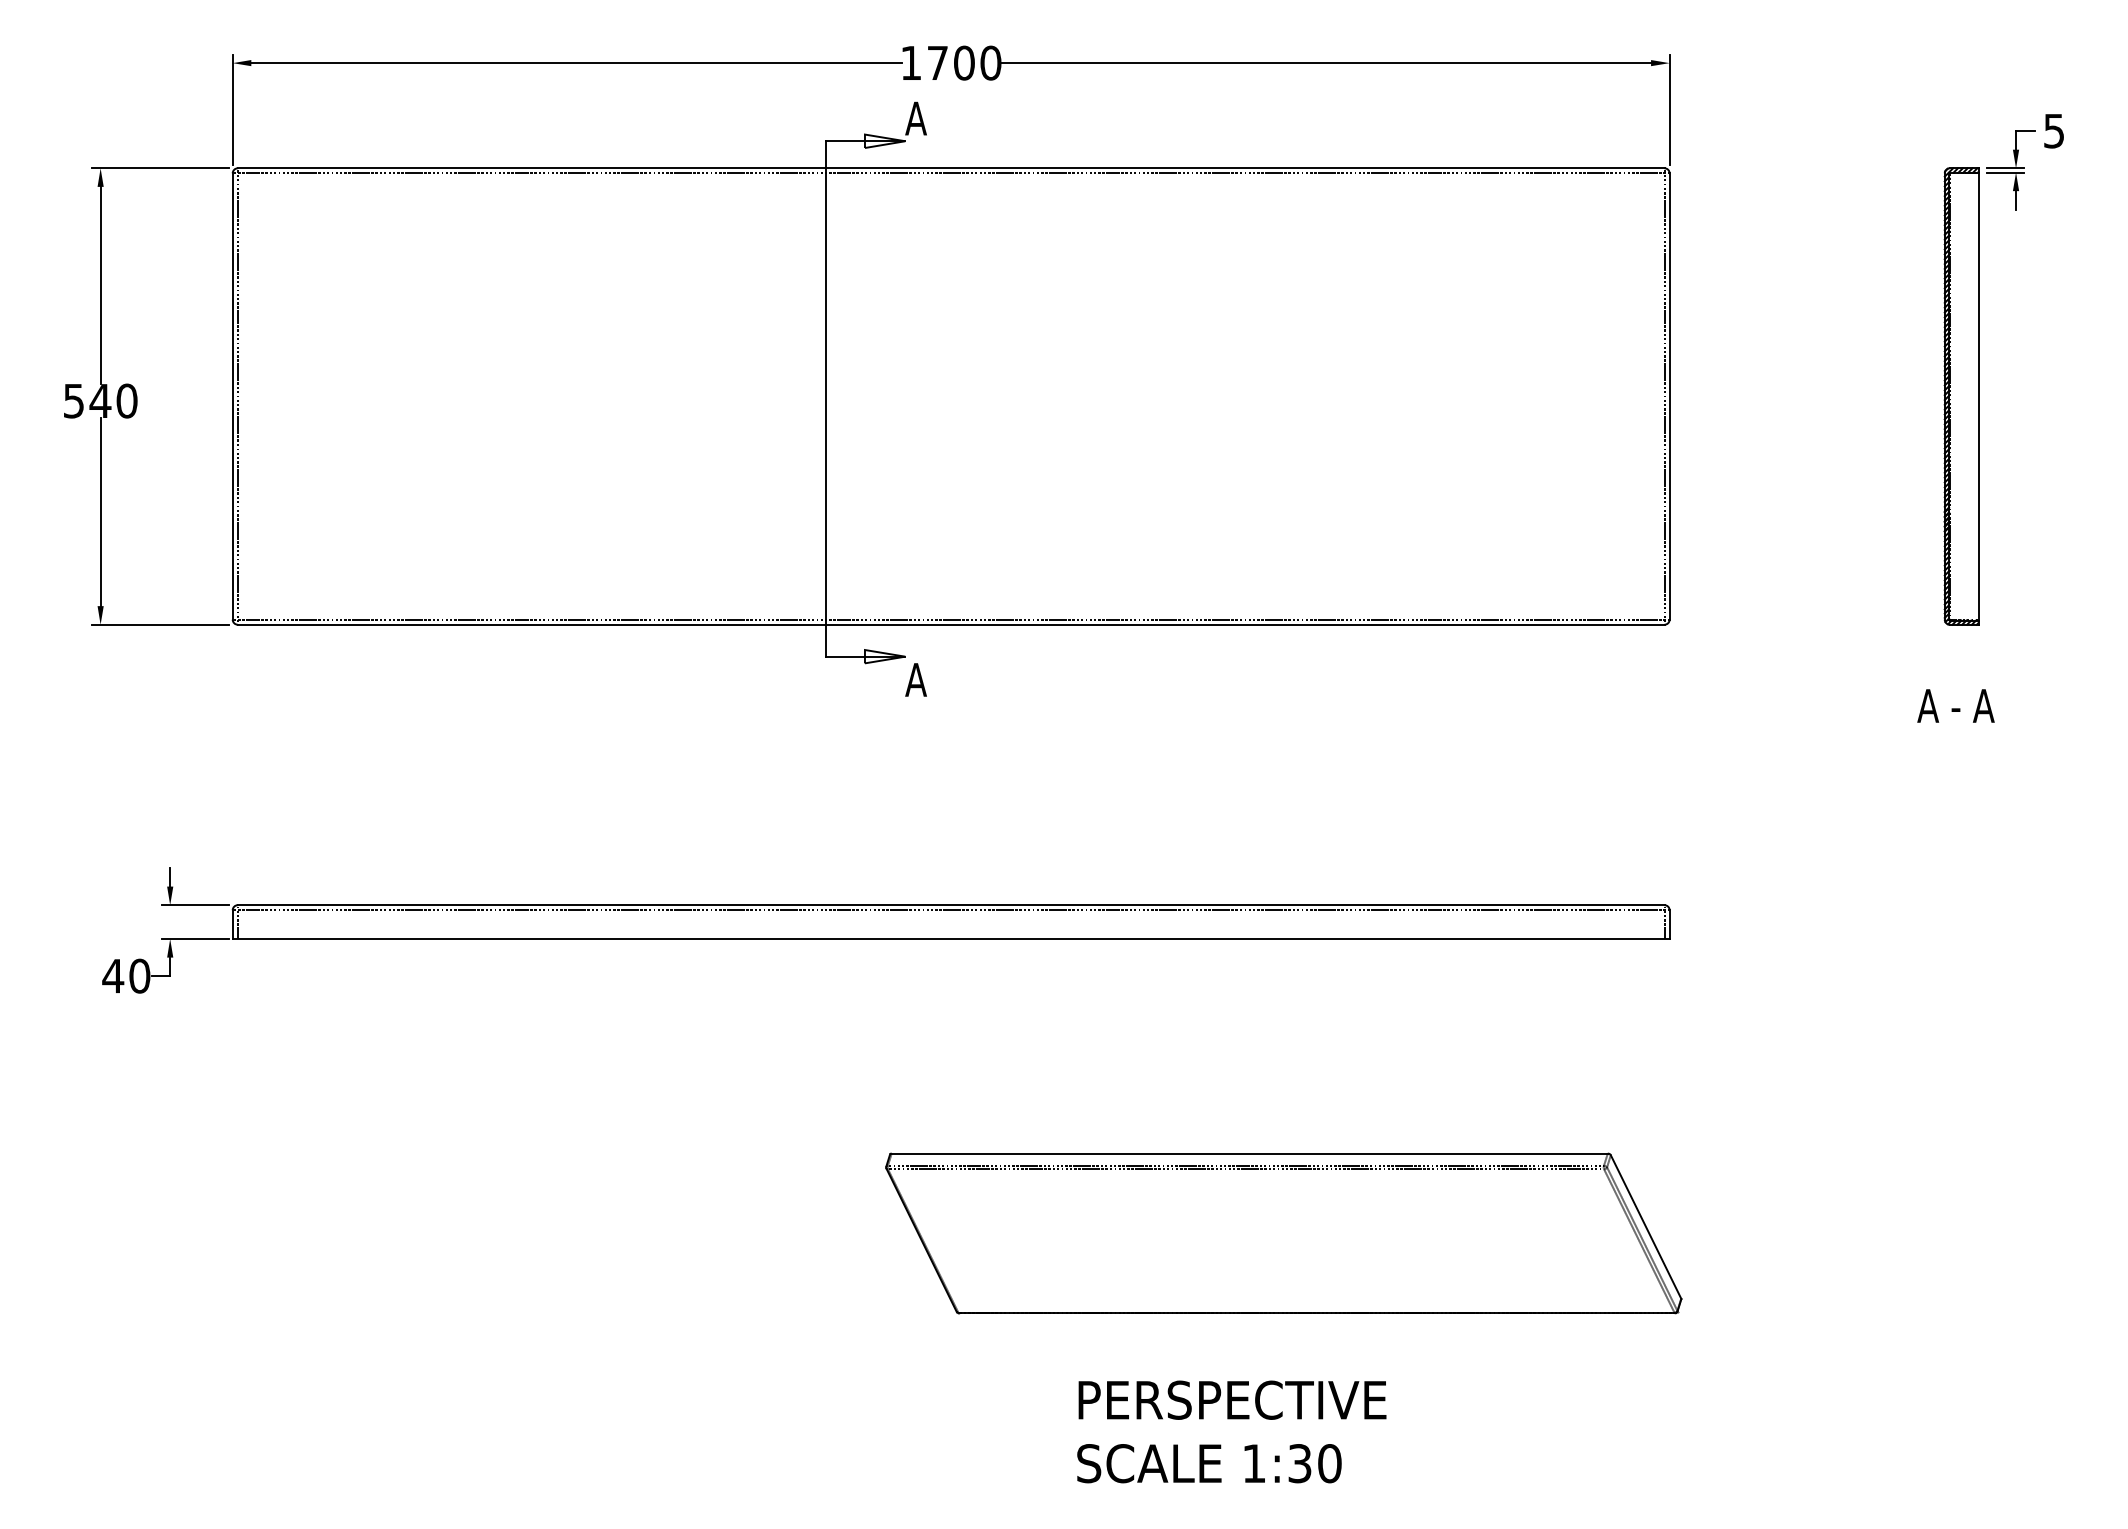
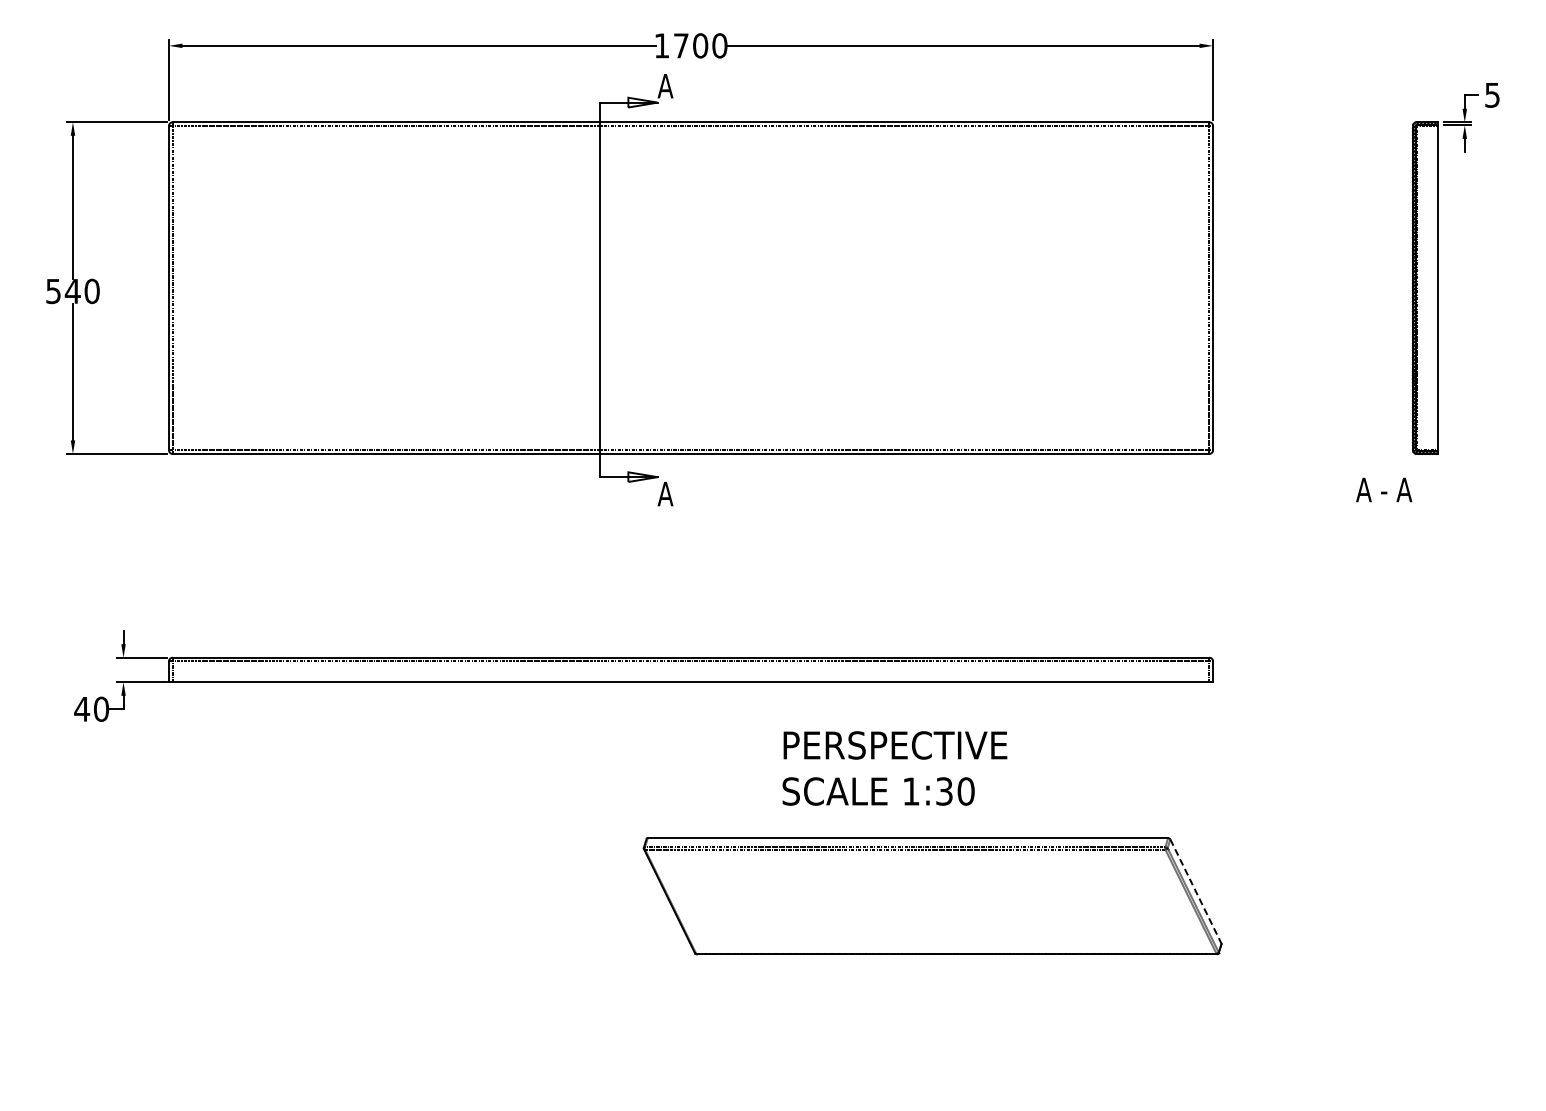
text: (1956, 705) -> (1384, 489), moved
line: (1646, 1226) -> (1196, 891), solid -> dashed
text: (1231, 1431) -> (894, 768), moved

